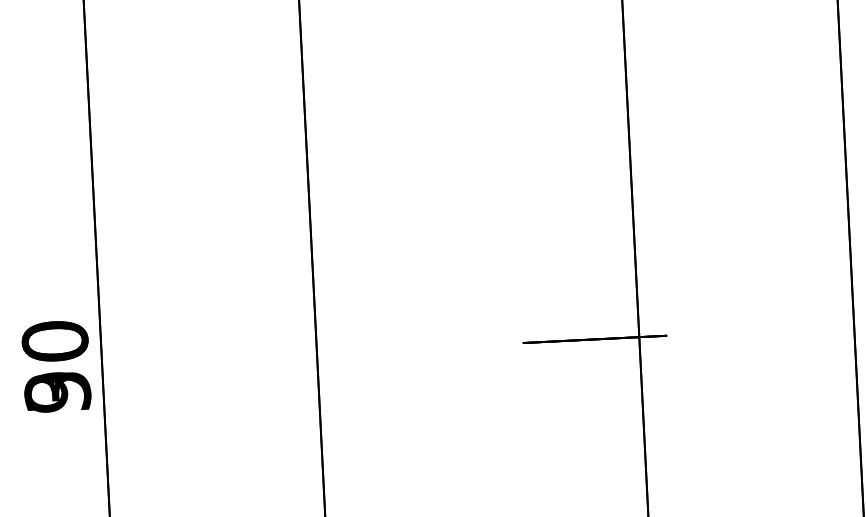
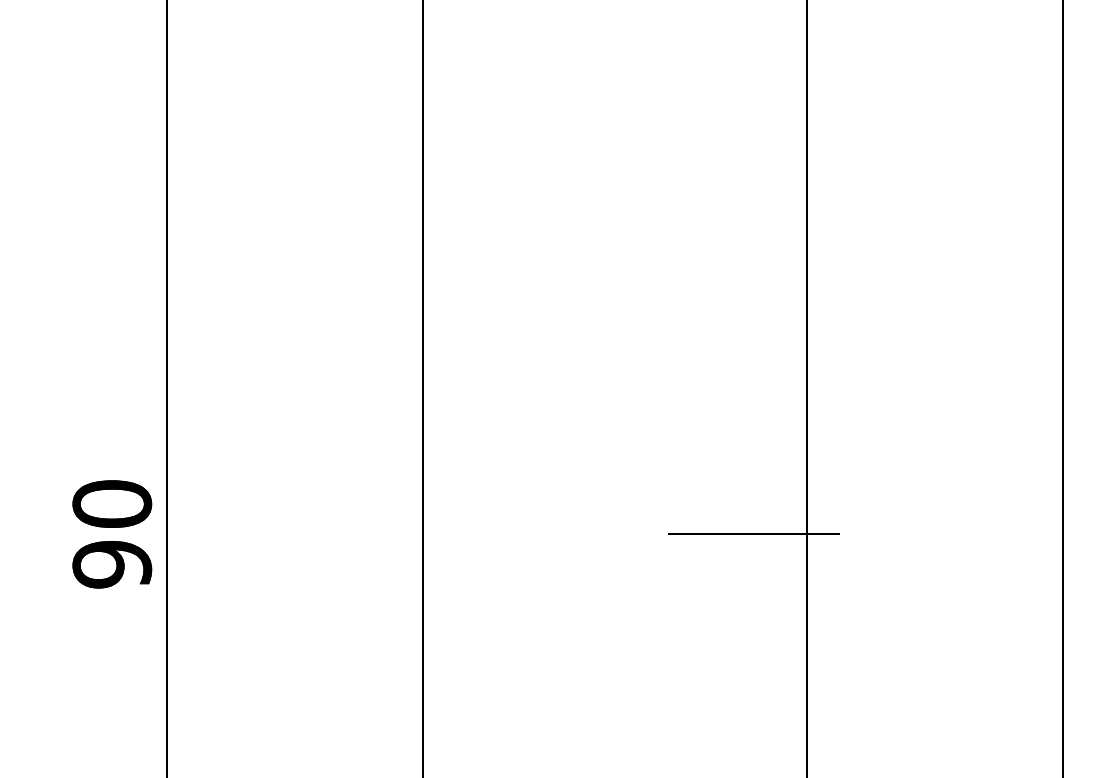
text: (57, 392) -> (111, 564), 30 -> 90

